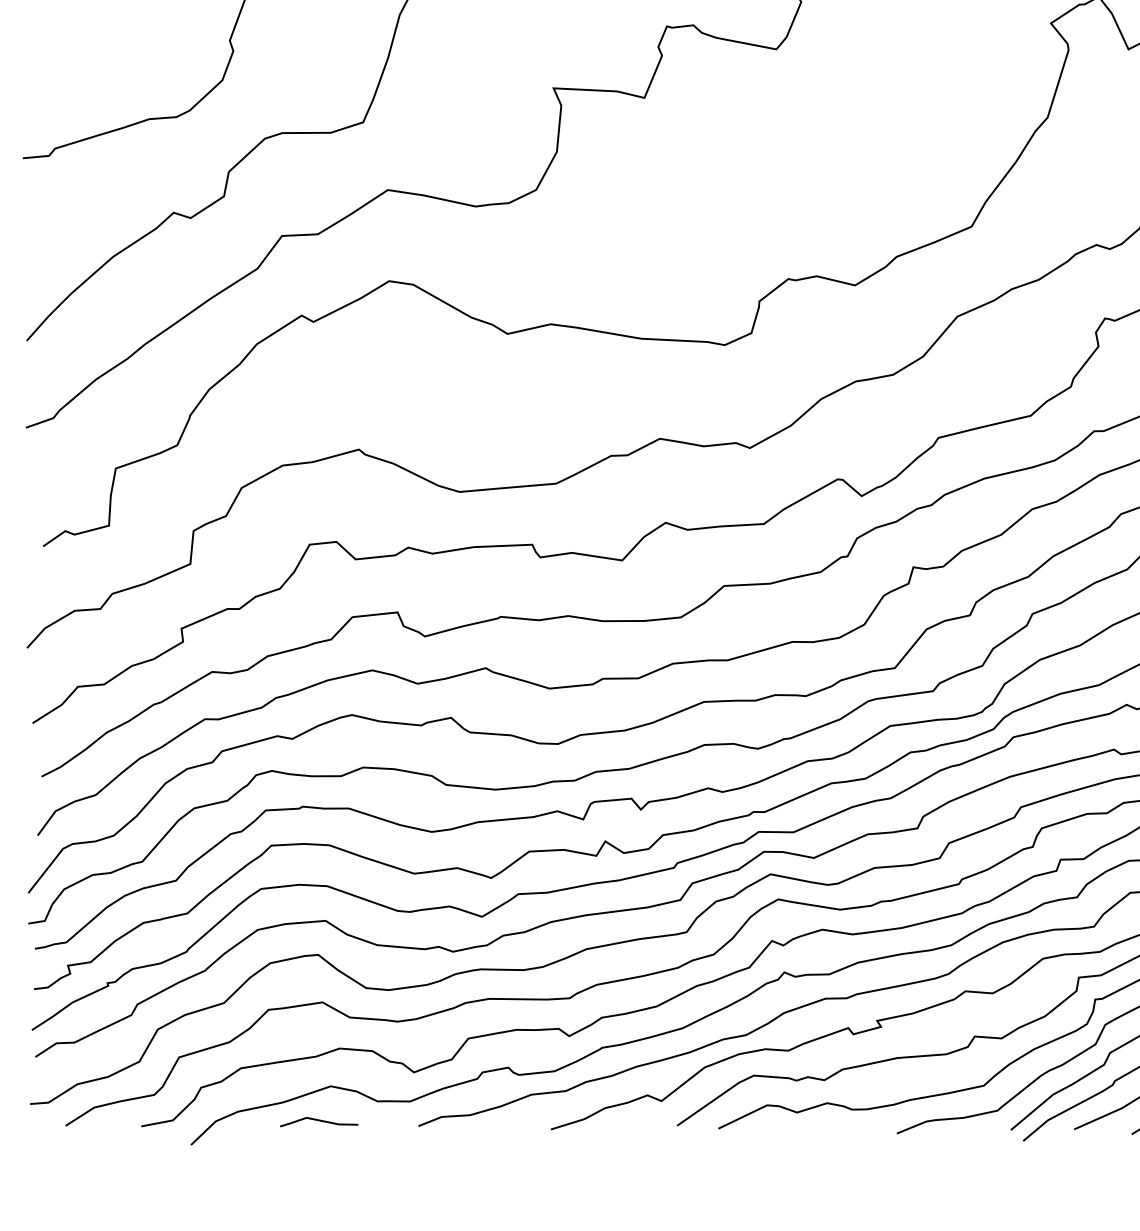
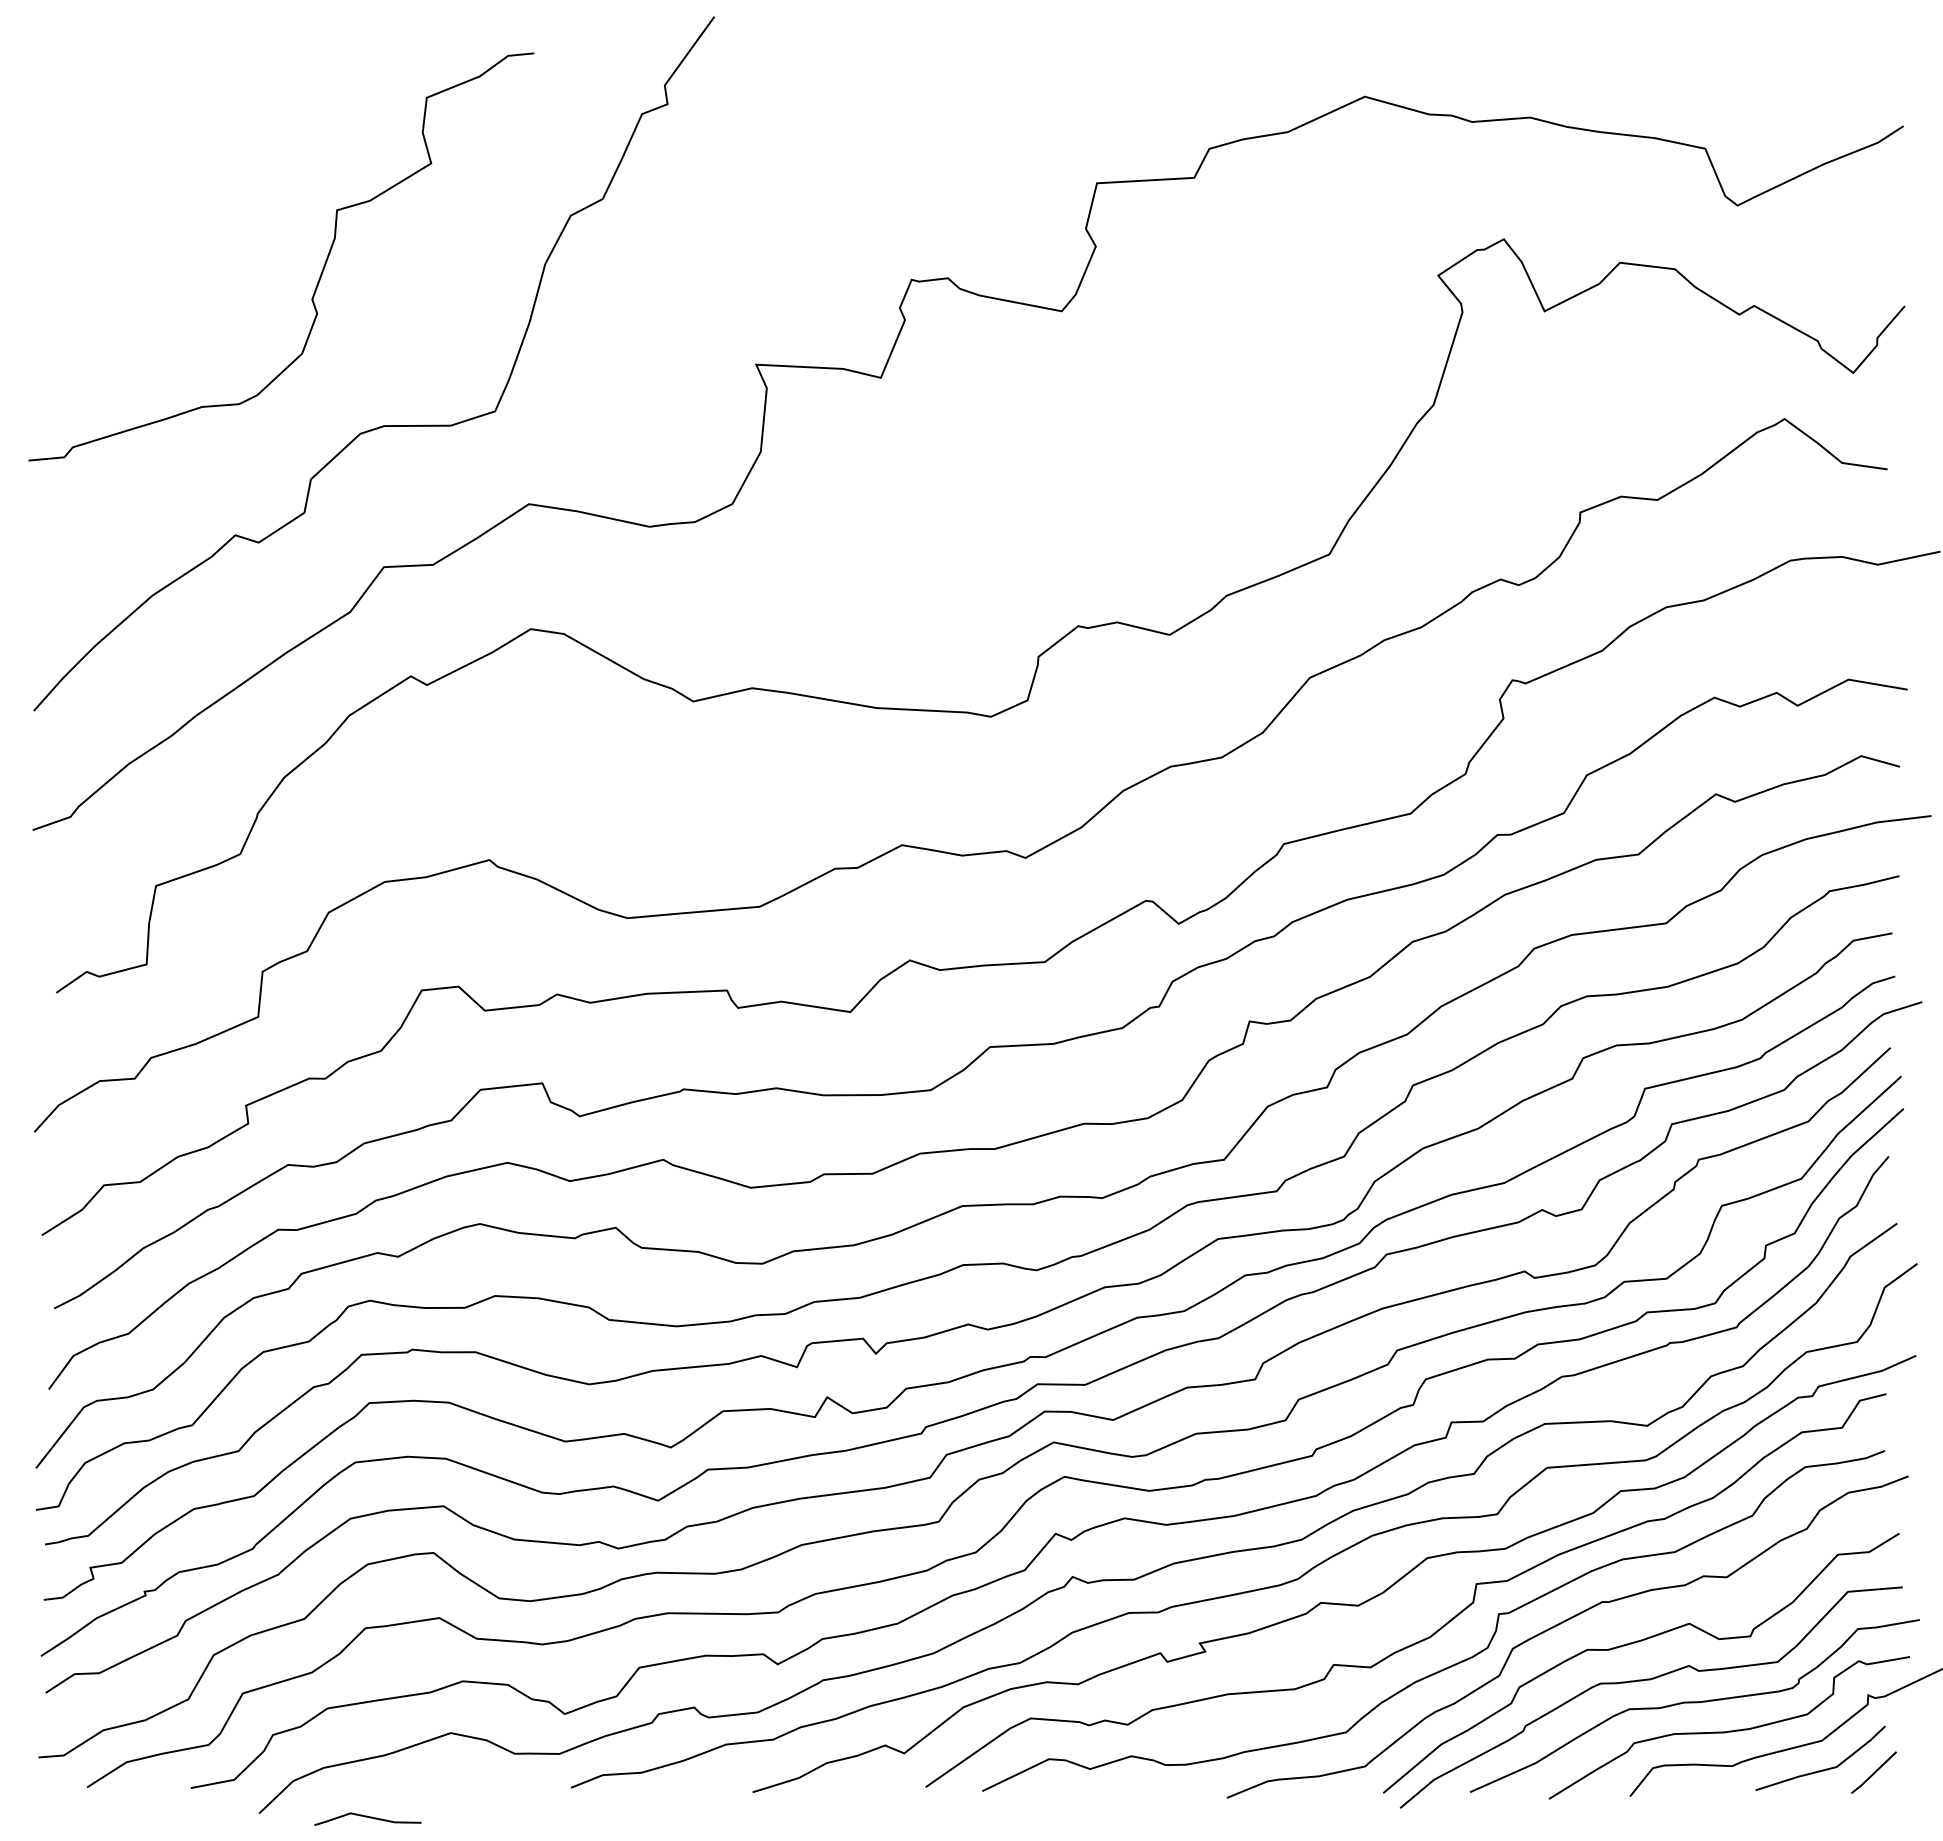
line: (318, 1120) -> (367, 1817), moved

